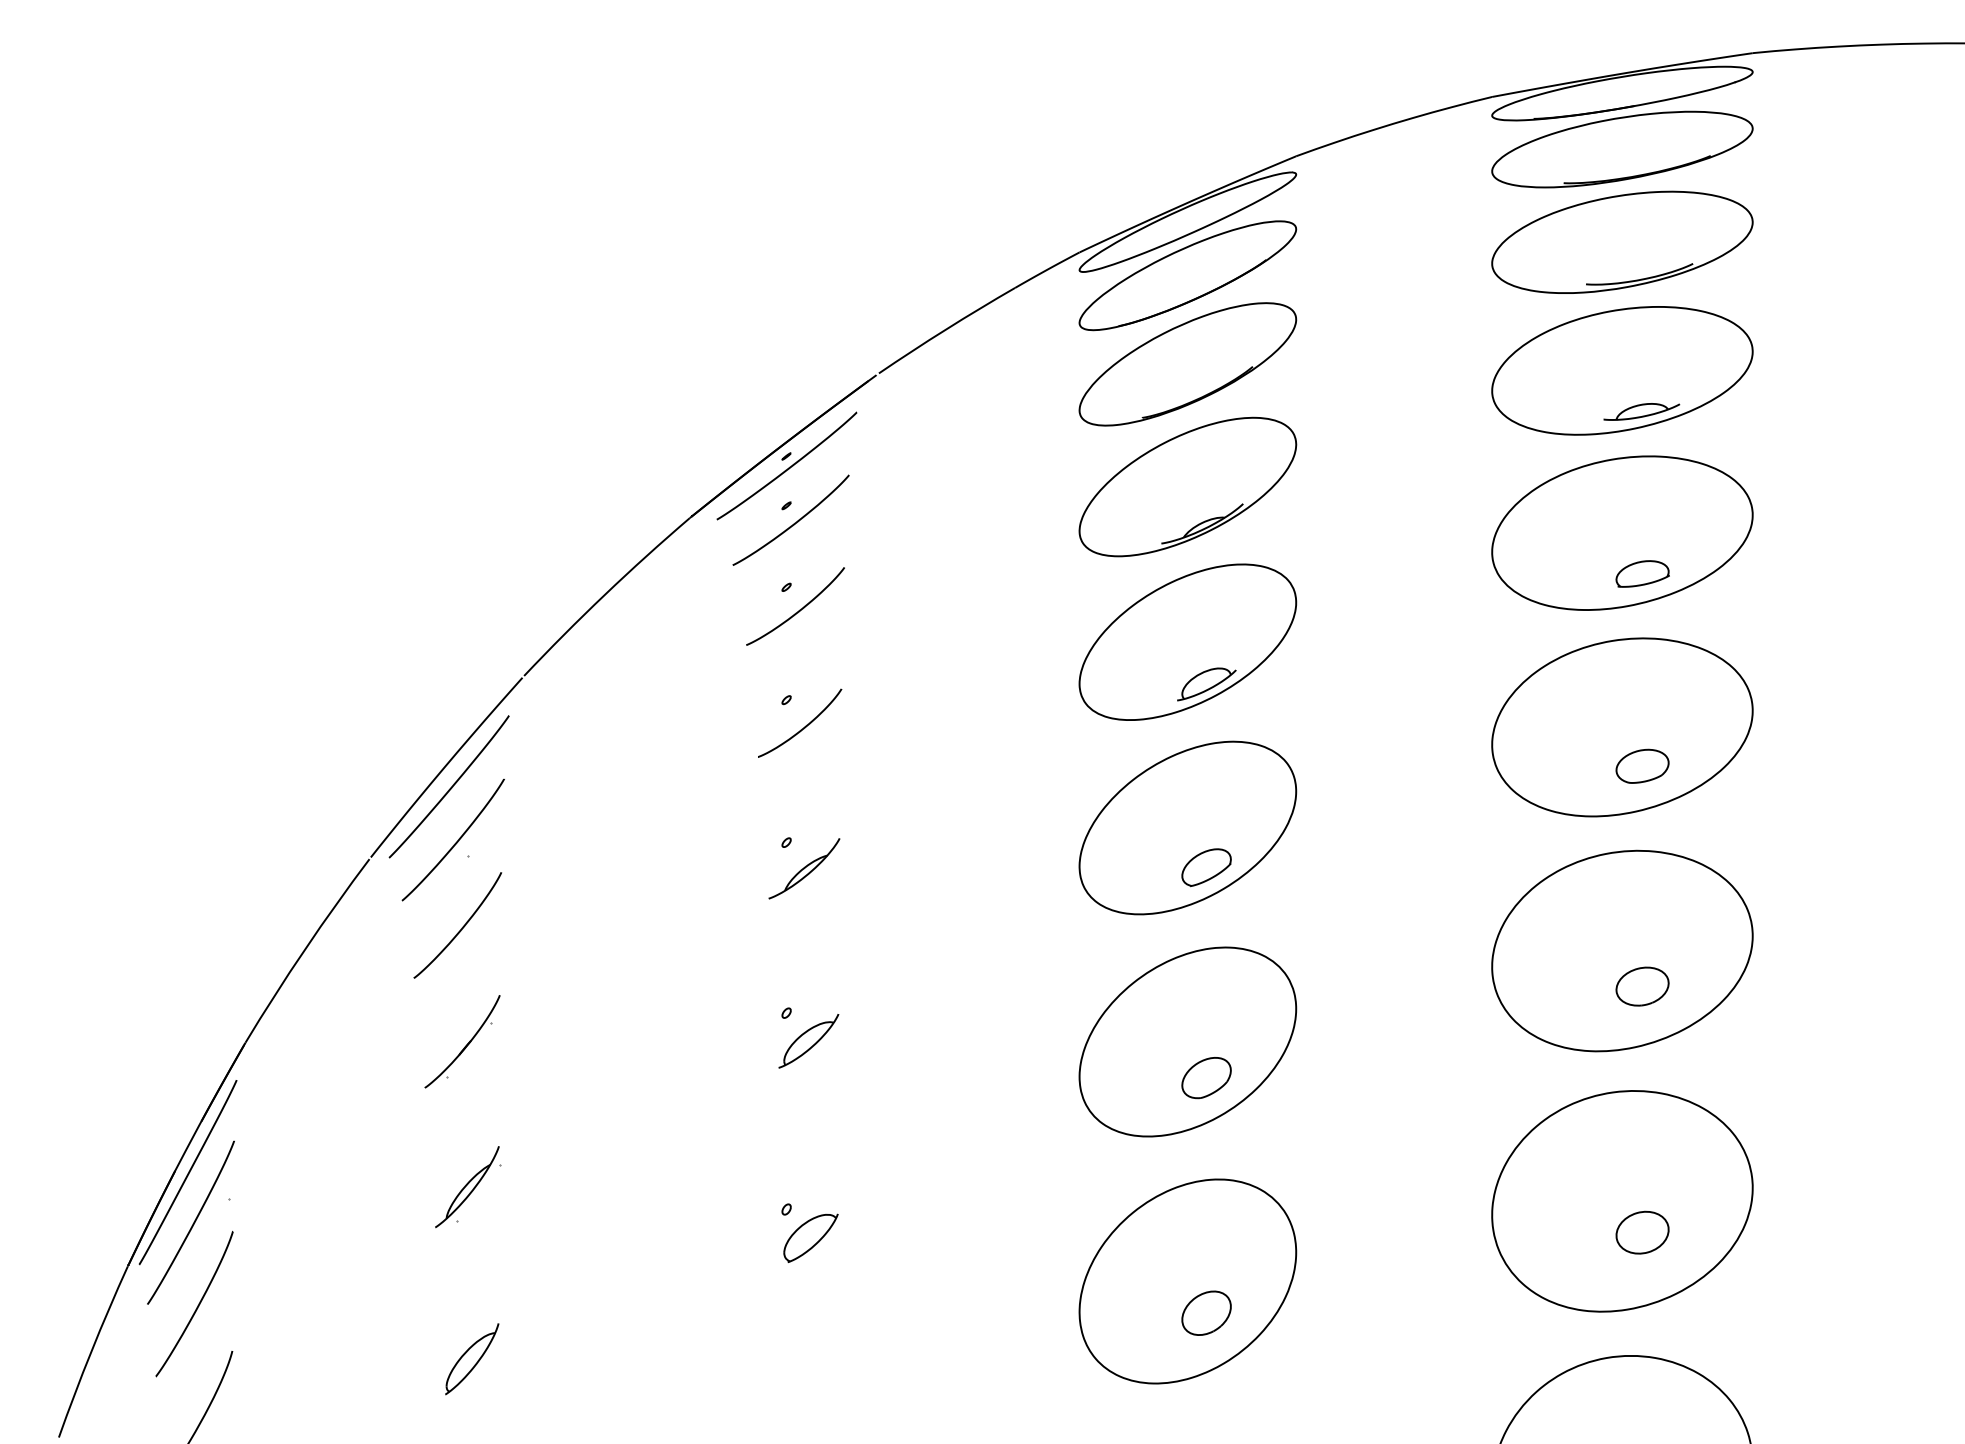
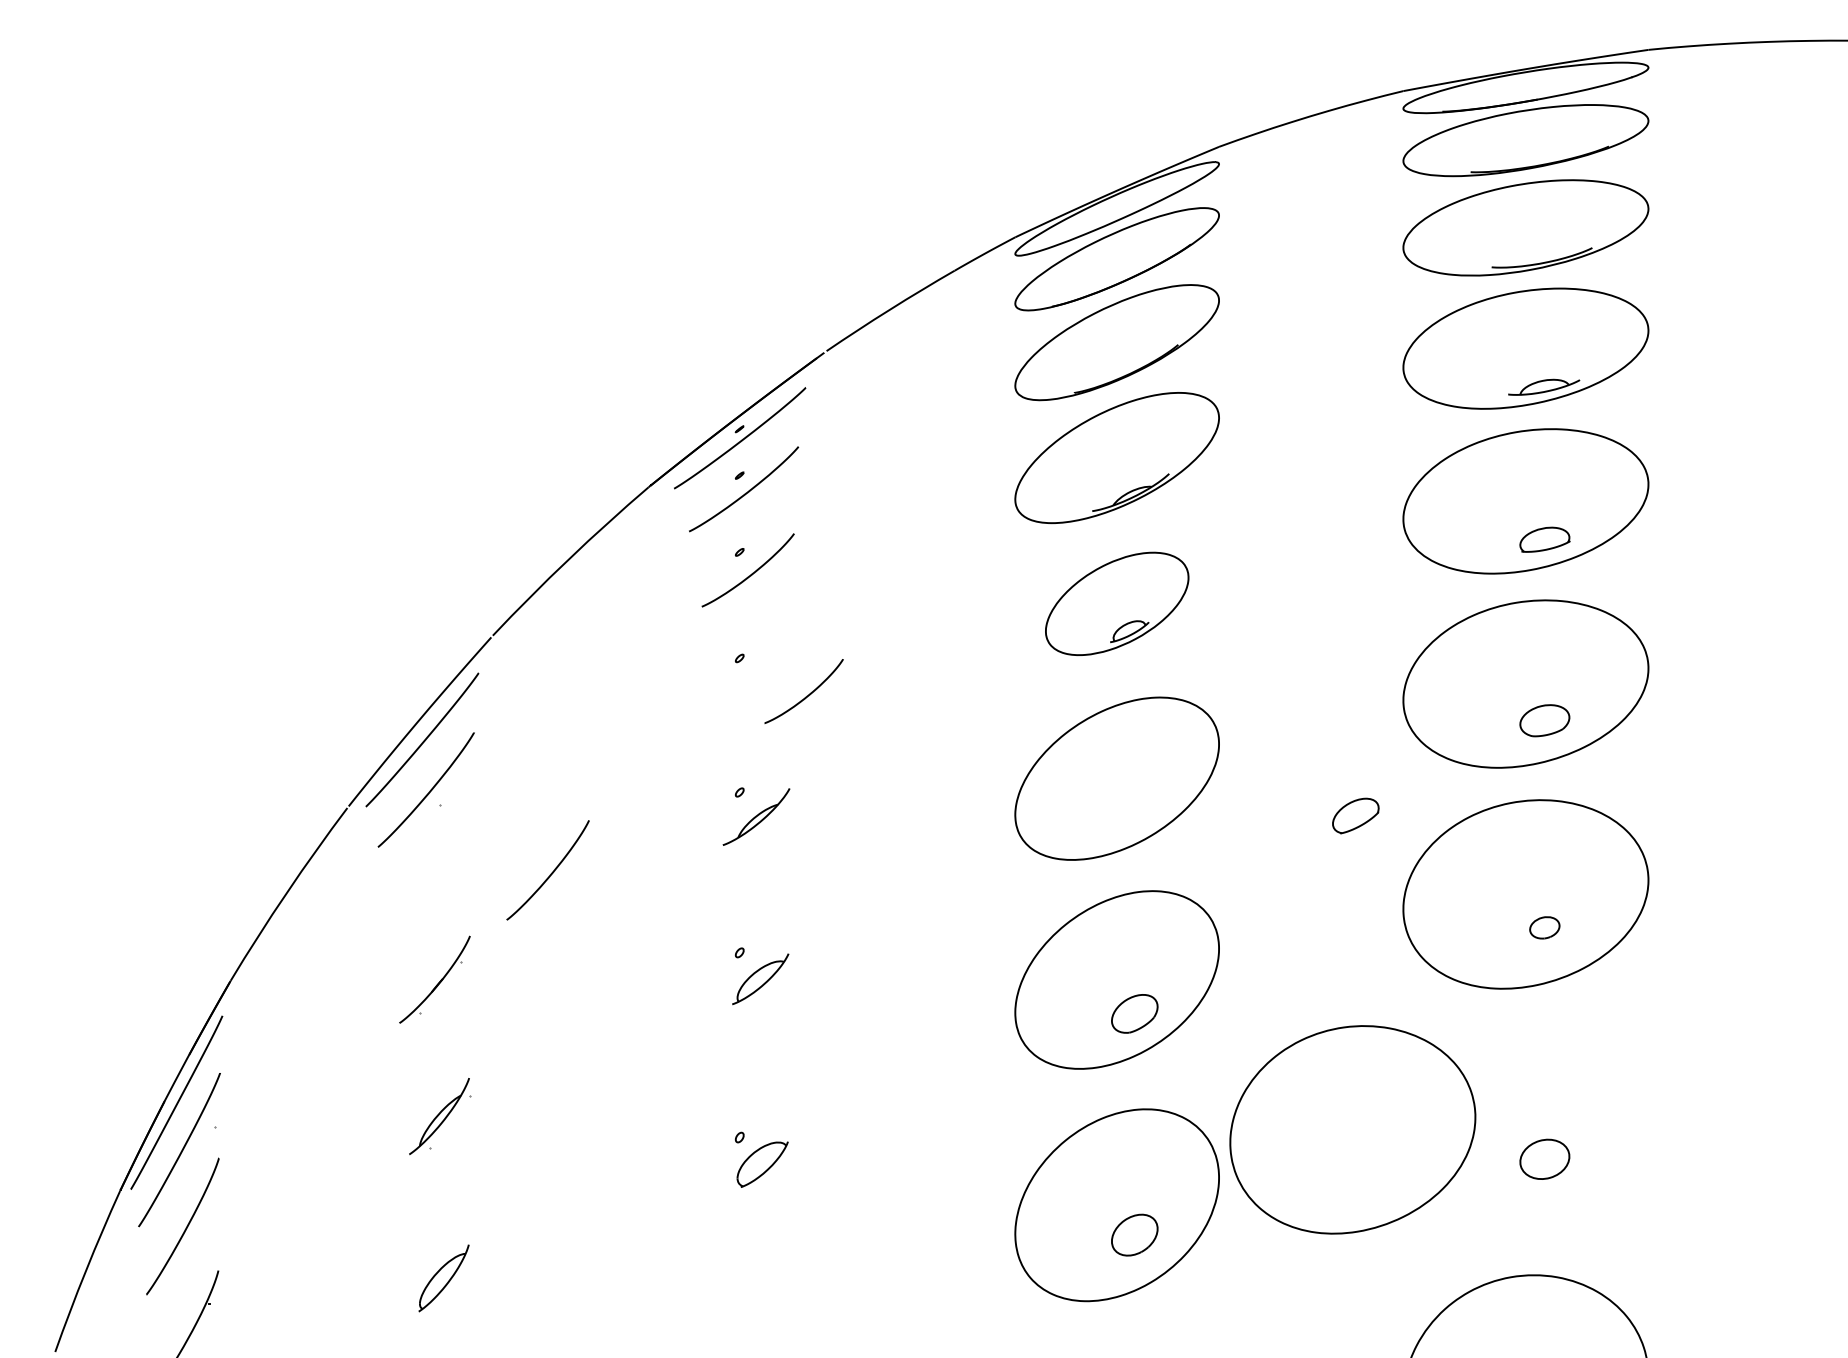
part: (1187, 641) -> (1116, 603), size x0.7
curve: (804, 726) -> (808, 694), moved
part: (1206, 867) -> (1355, 815), moved
curve: (461, 927) -> (551, 872), moved
part: (1642, 986) -> (1544, 927), size x0.6
part: (1622, 1201) -> (1352, 1130), moved

